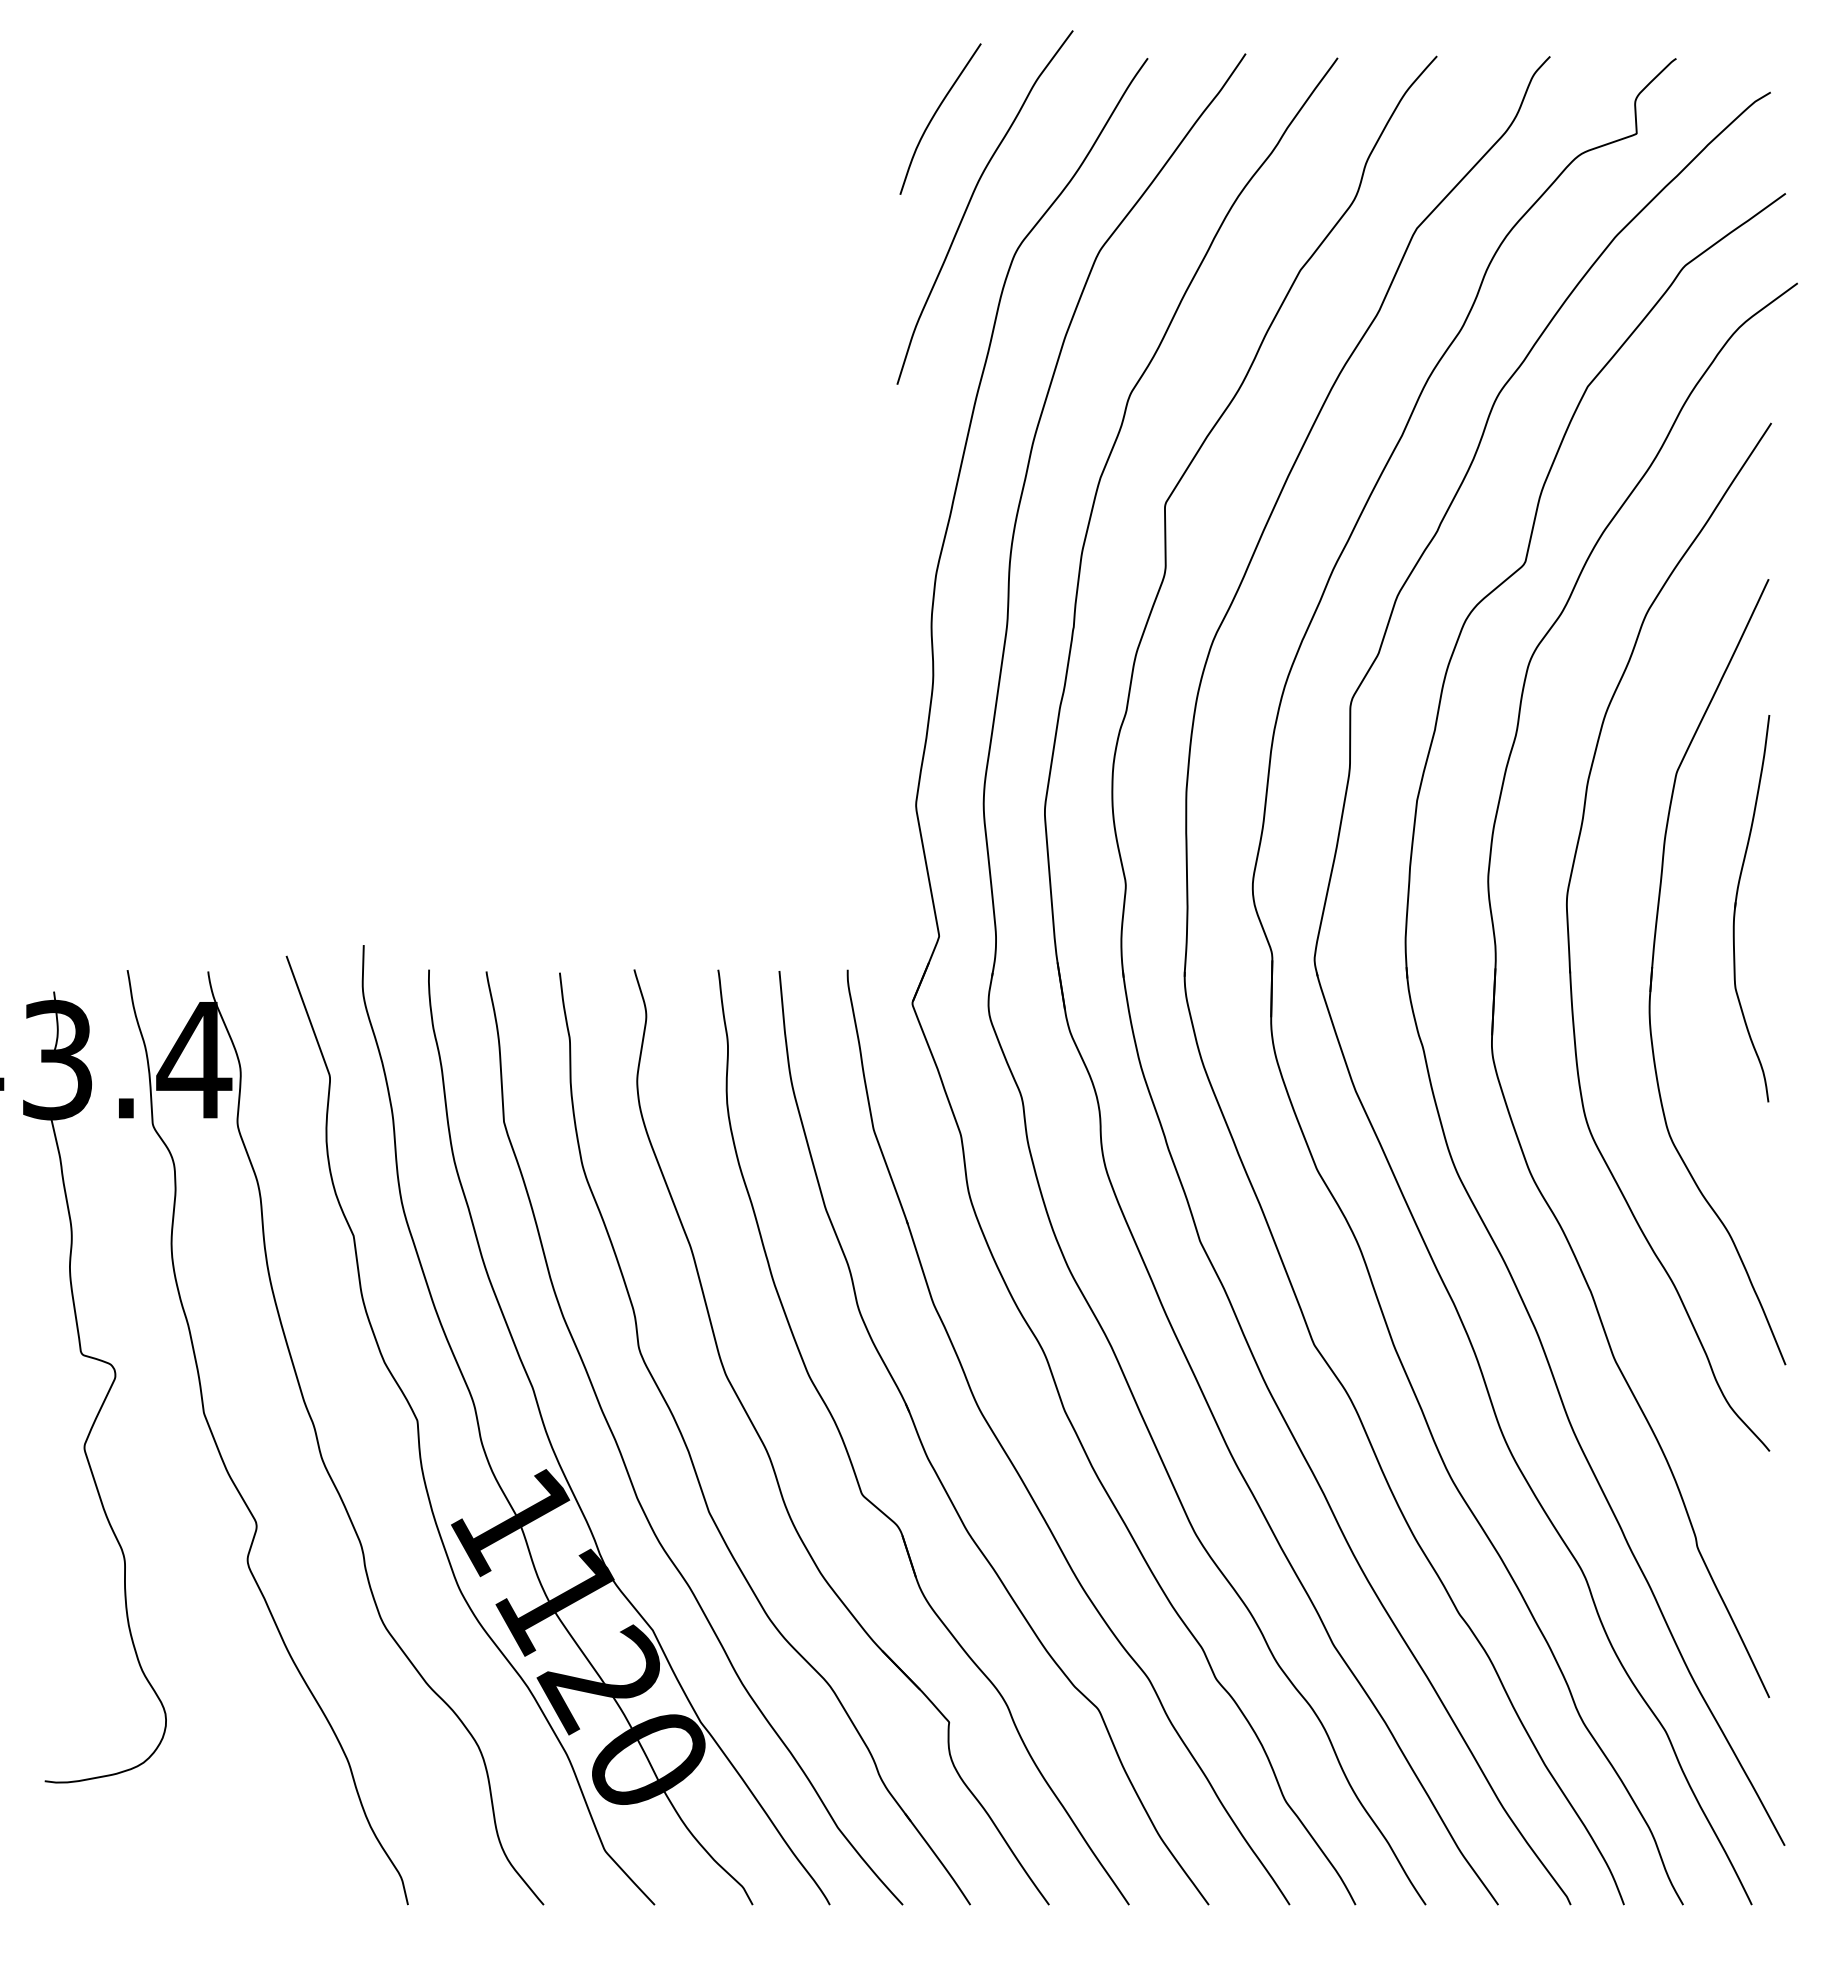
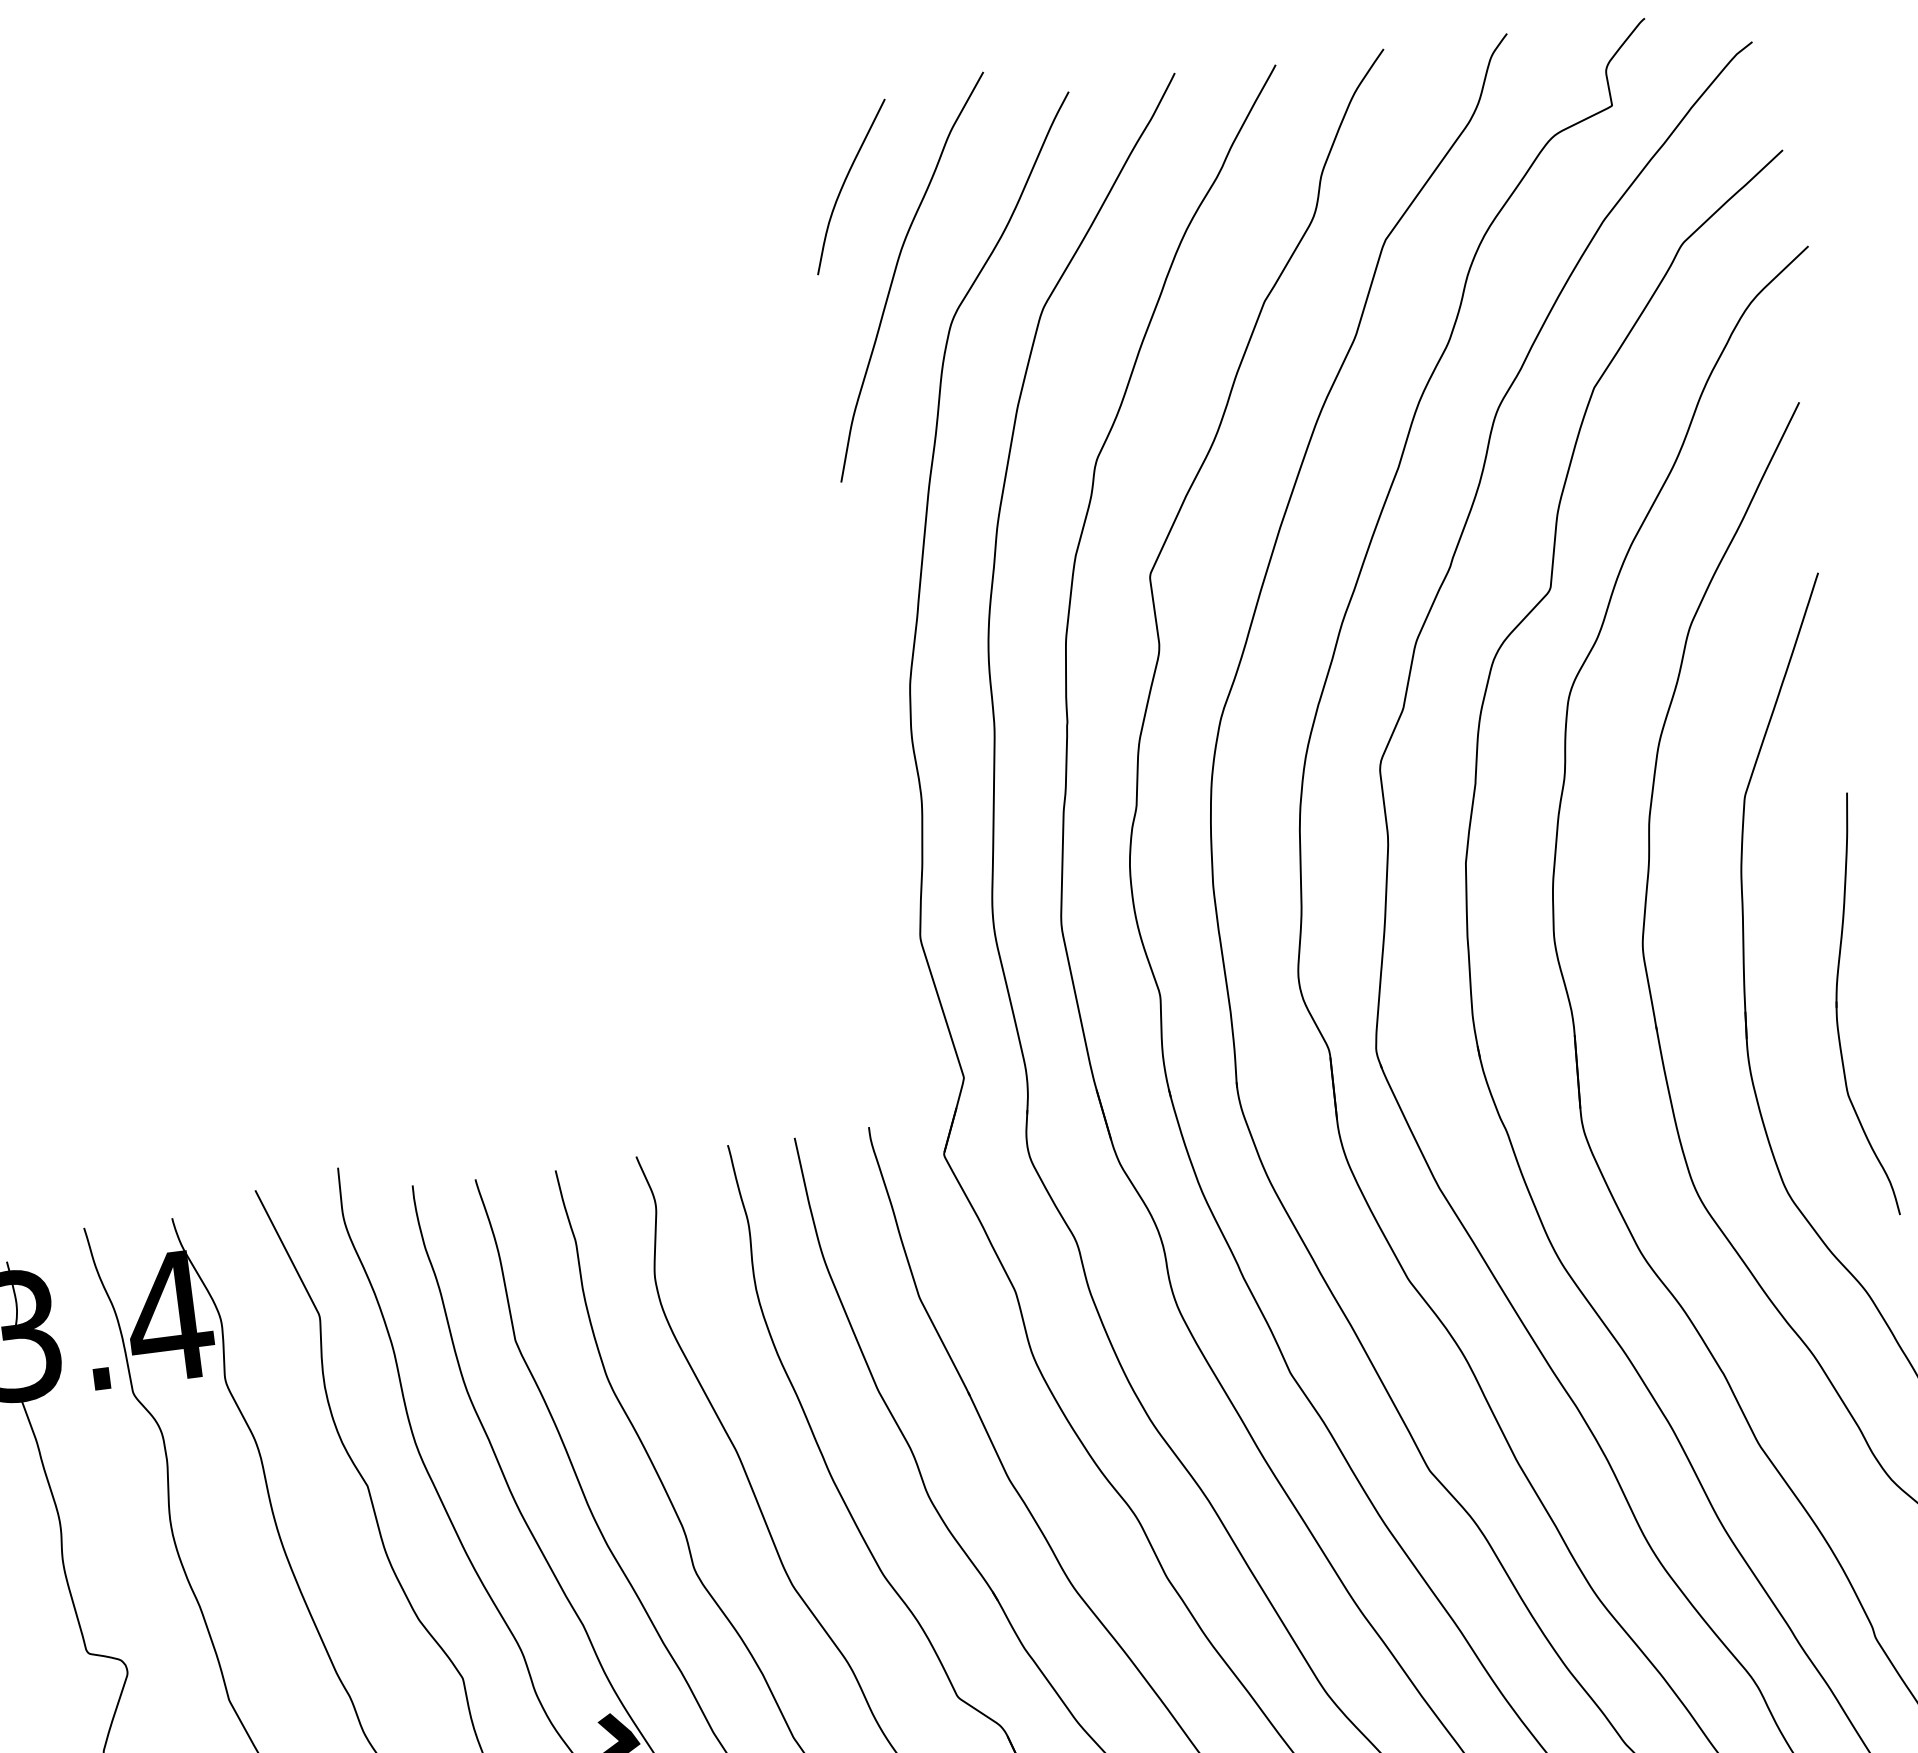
part: (1736, 907) -> (1838, 1007), moved

